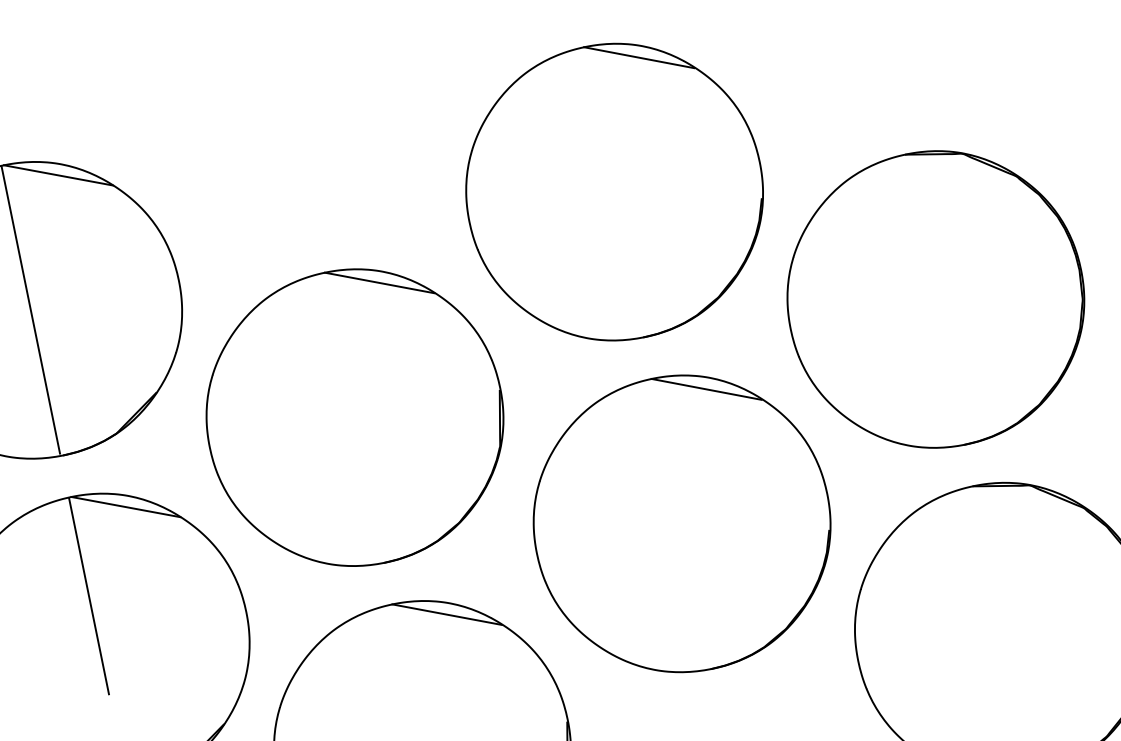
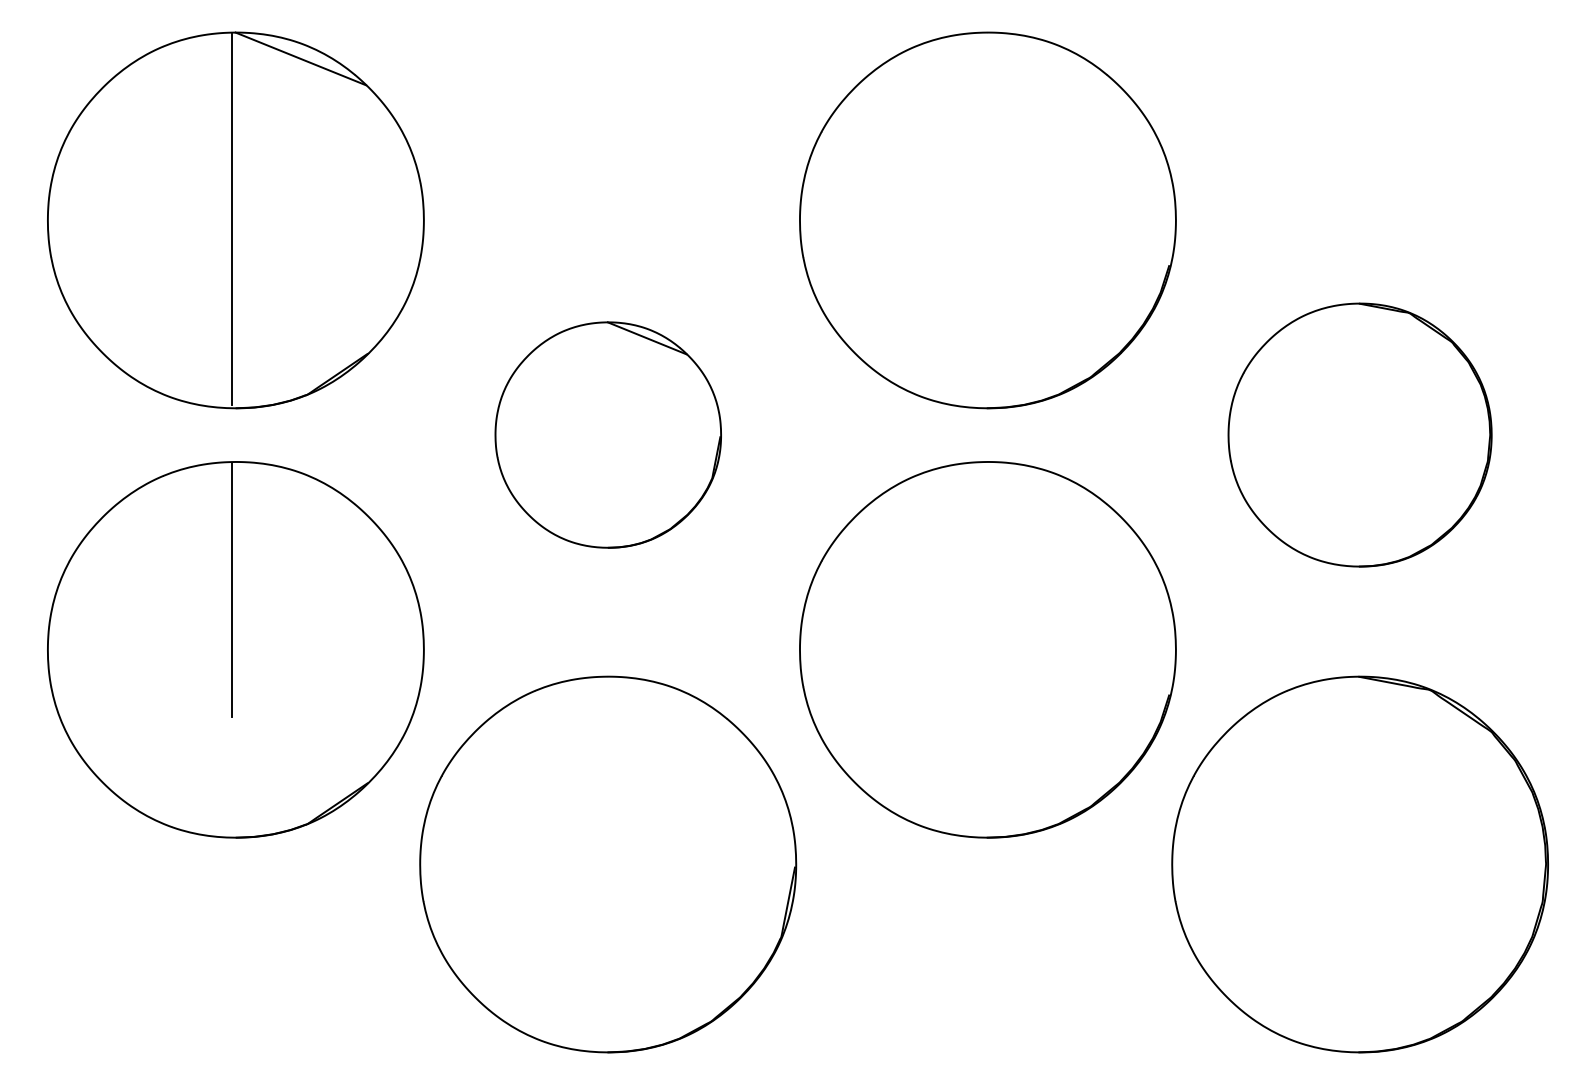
line: (639, 57) -> (1052, 59), removed
part: (935, 299) -> (1359, 434), size x0.7
line: (706, 389) -> (1052, 488), removed
part: (355, 417) -> (608, 434), size x0.6
line: (125, 506) -> (300, 487), removed
line: (446, 614) -> (672, 702), removed

